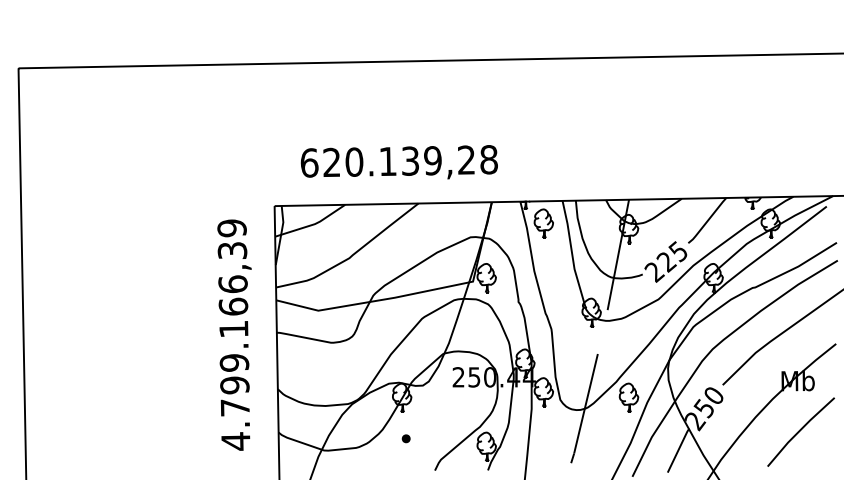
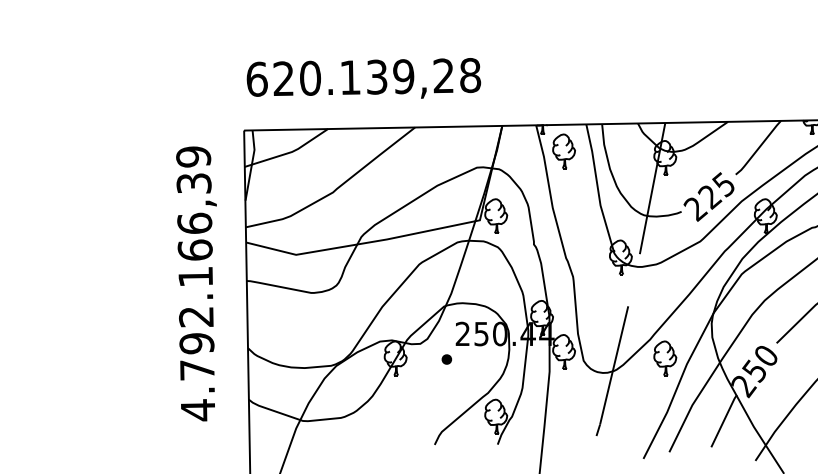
text: (398, 162) -> (362, 78), moved
text: (234, 362) -> (196, 316), 4.799.166,39 -> 4.792.166,39
part: (405, 438) -> (446, 359), moved

